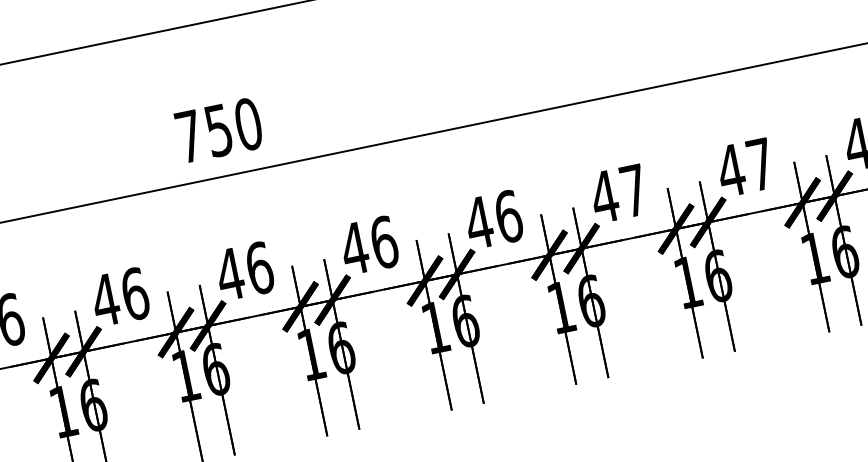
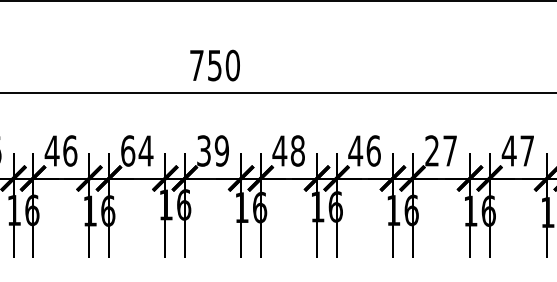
text: (603, 196) -> (431, 150), 47 -> 27
text: (383, 241) -> (297, 150), 46 -> 48
text: (243, 270) -> (212, 150), 46 -> 39
text: (119, 296) -> (136, 150), 46 -> 64

